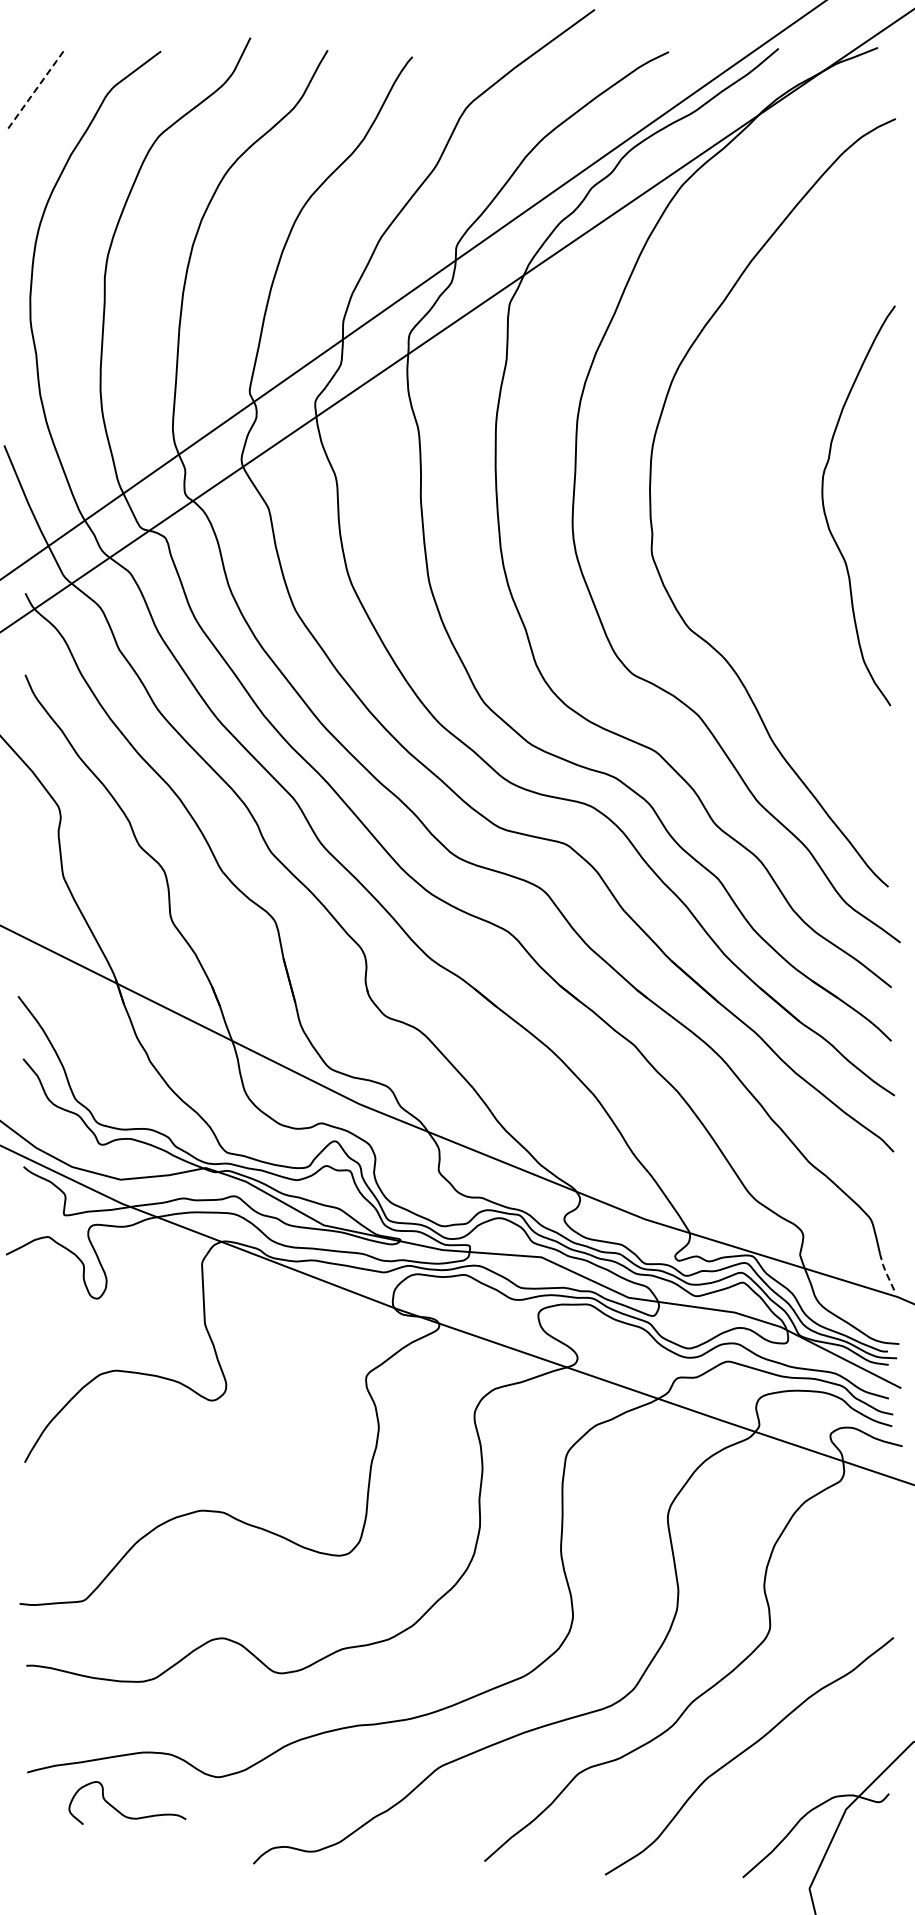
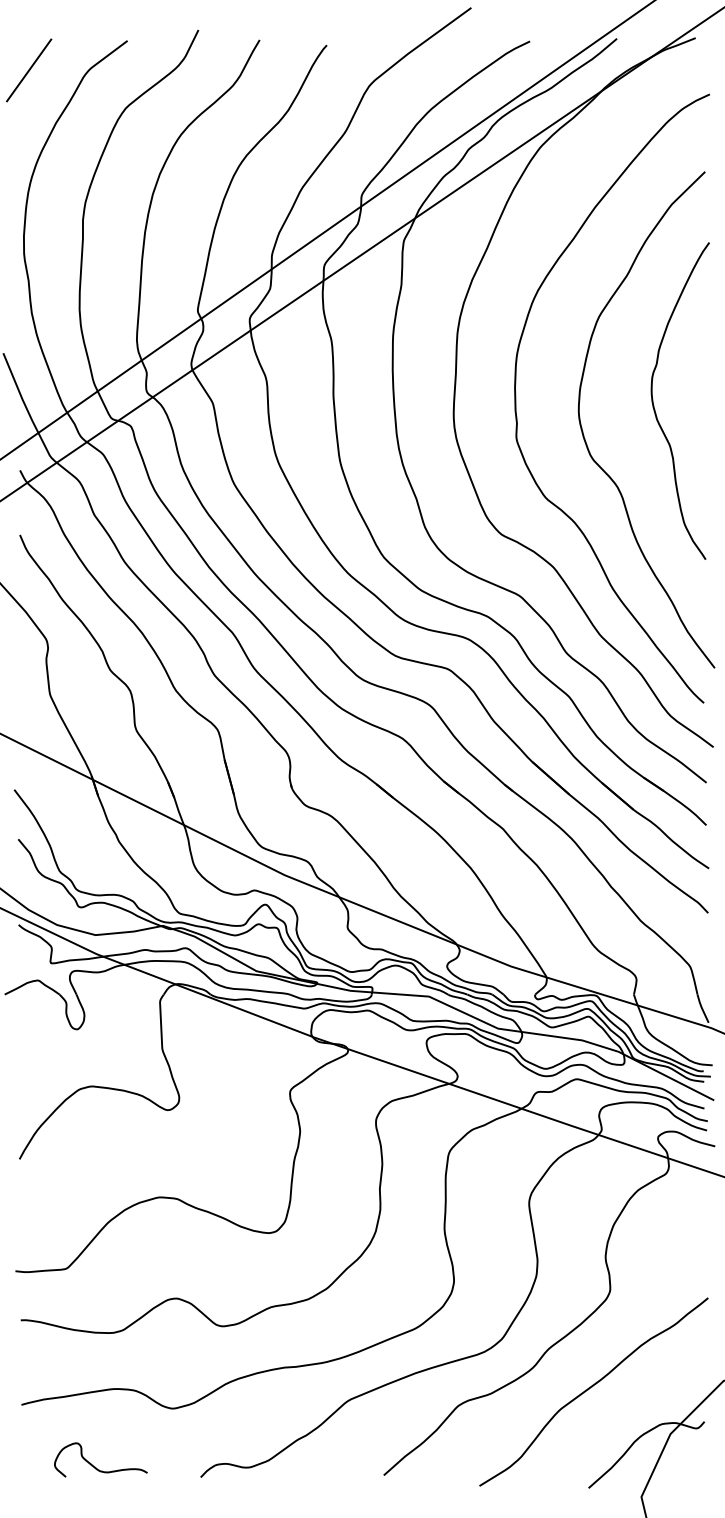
line: (37, 88) -> (29, 70), dashed -> solid
curve: (739, 555) -> (585, 440), added
line: (885, 1271) -> (701, 1007), dashed -> solid
curve: (121, 1812) -> (96, 1467), moved

